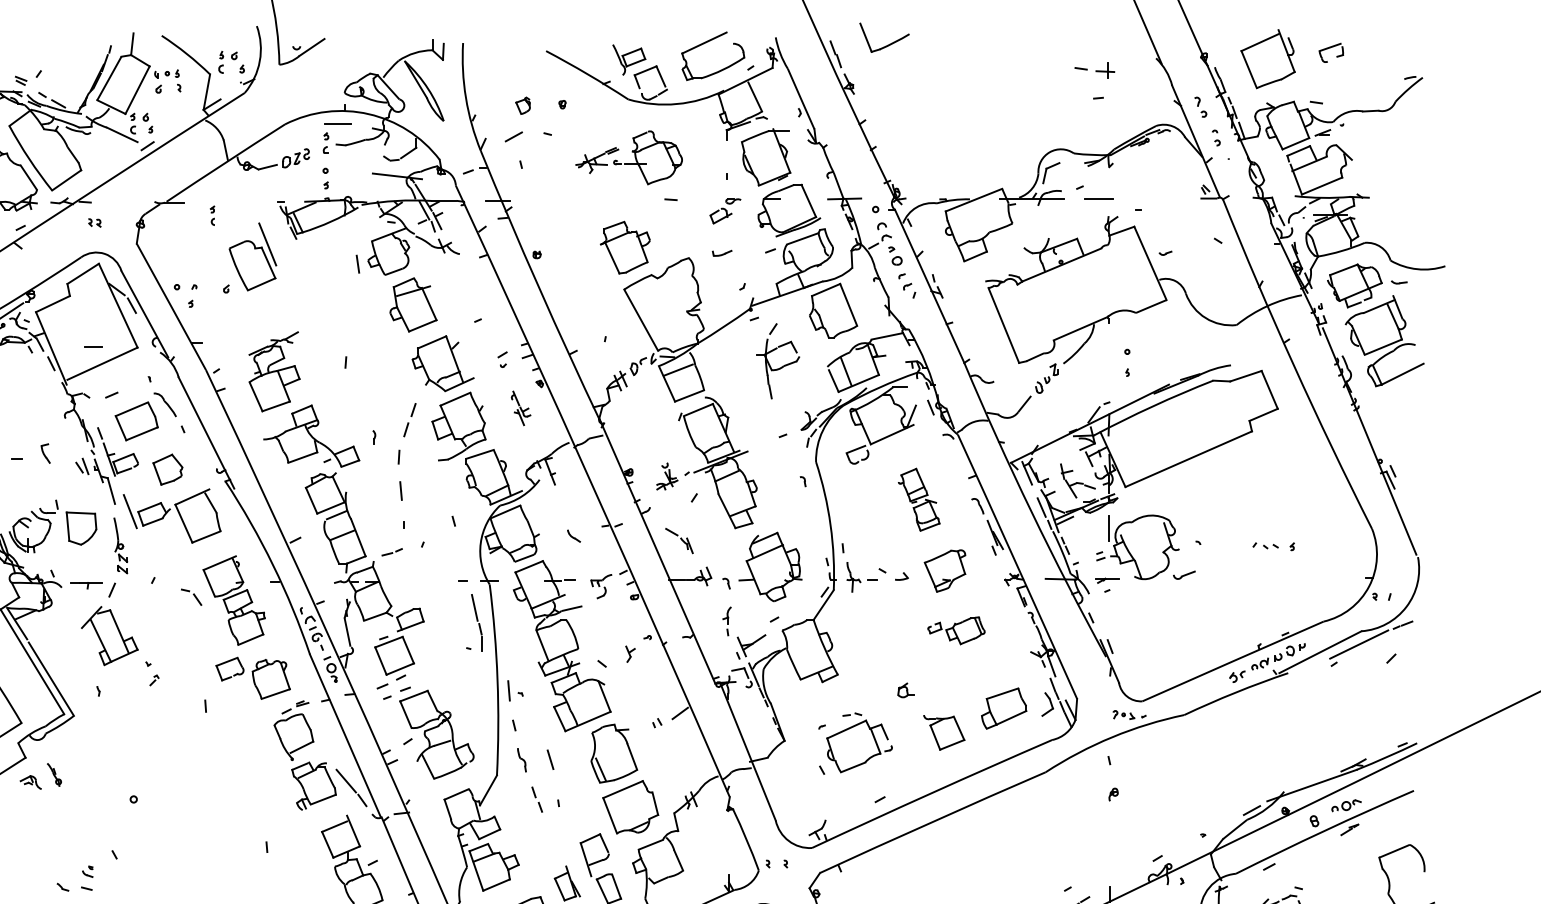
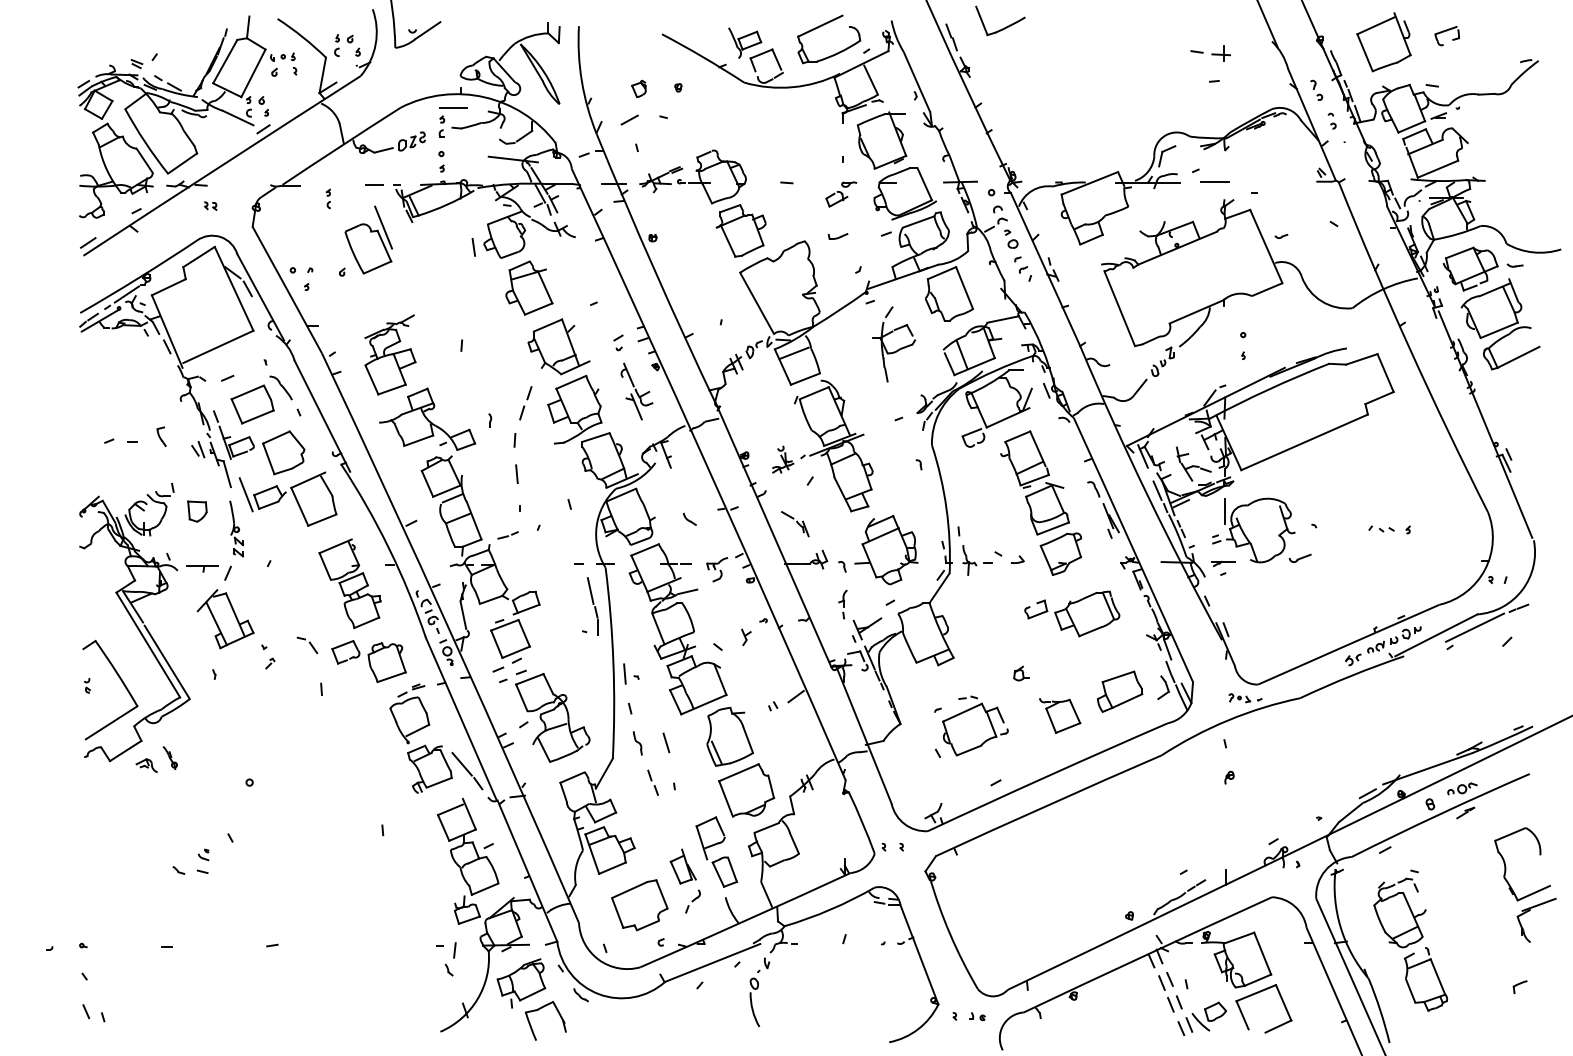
part: (628, 157) -> (692, 176), moved
line: (93, 346) -> (374, 184), moved
part: (520, 408) -> (636, 391), size x1.67
part: (167, 469) -> (283, 452), size x1.43
part: (918, 499) -> (1034, 482), size x1.67
part: (81, 528) -> (197, 511), size x0.62
part: (191, 596) -> (307, 644), moved
part: (956, 630) -> (1072, 613), size x1.67

